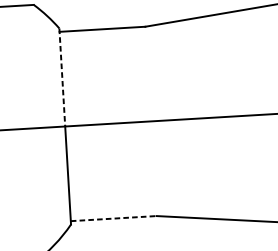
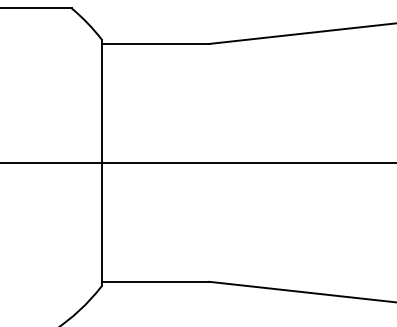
line: (62, 77) -> (101, 101), dashed -> solid
line: (113, 218) -> (155, 281), dashed -> solid

